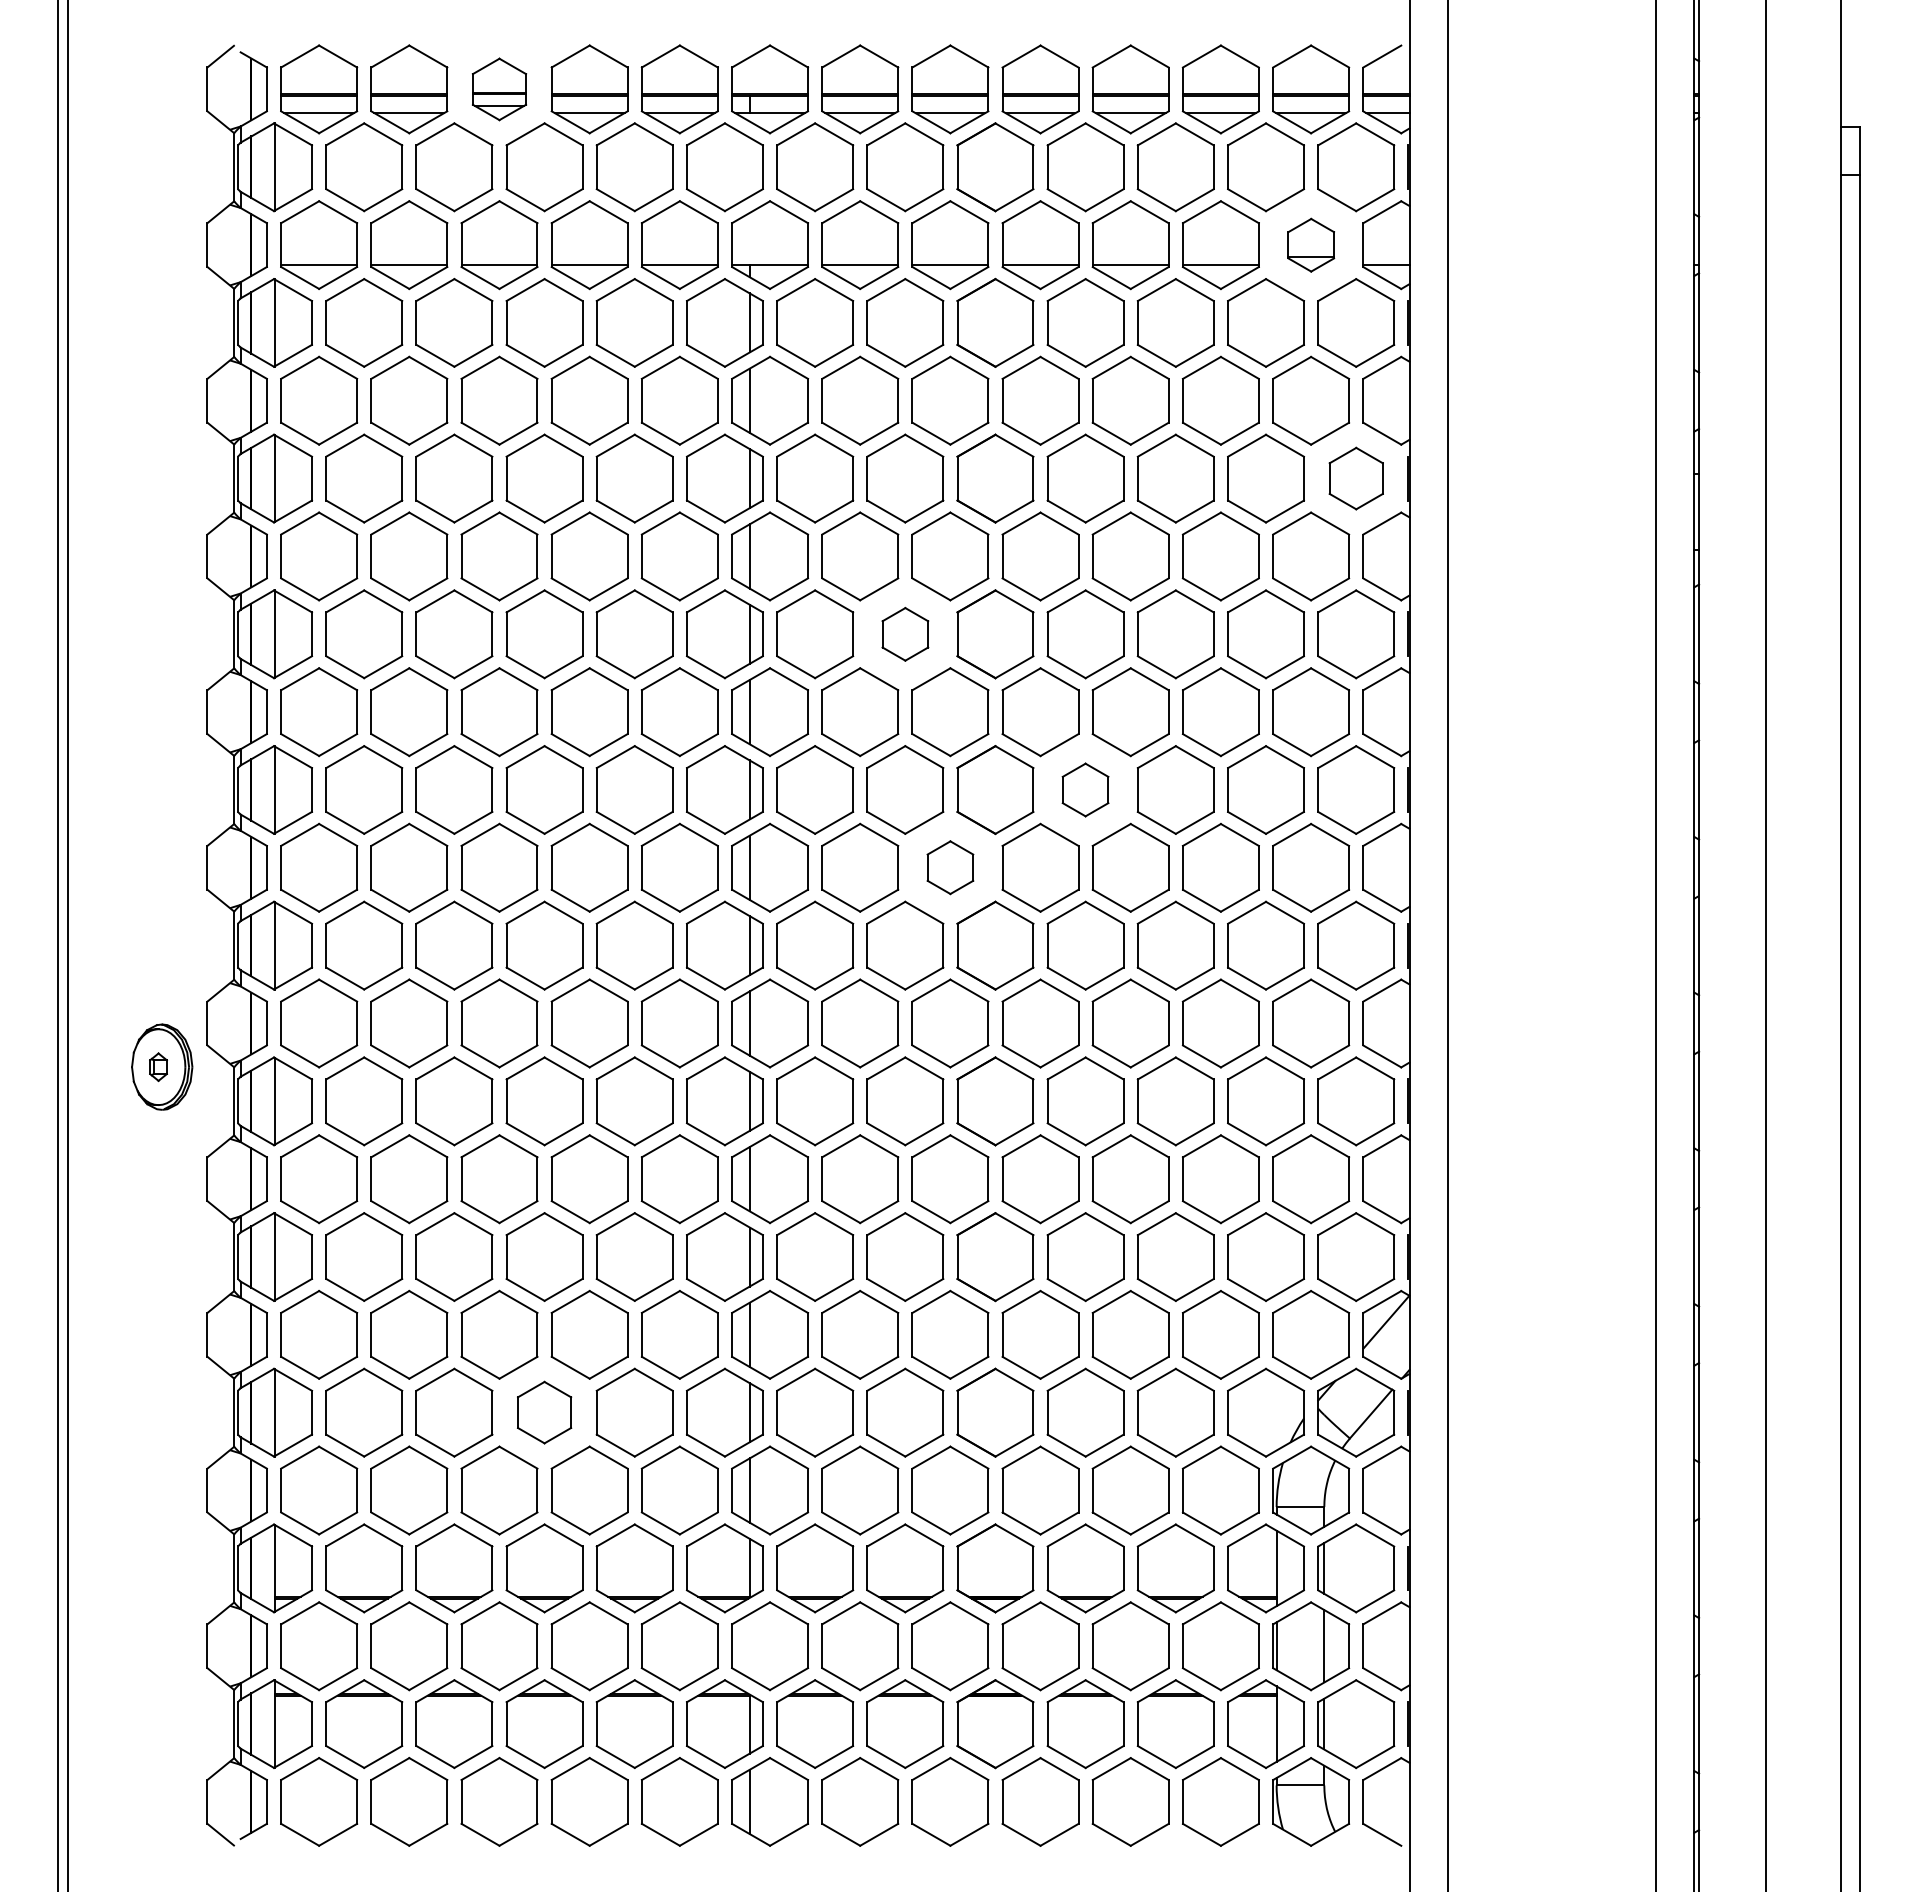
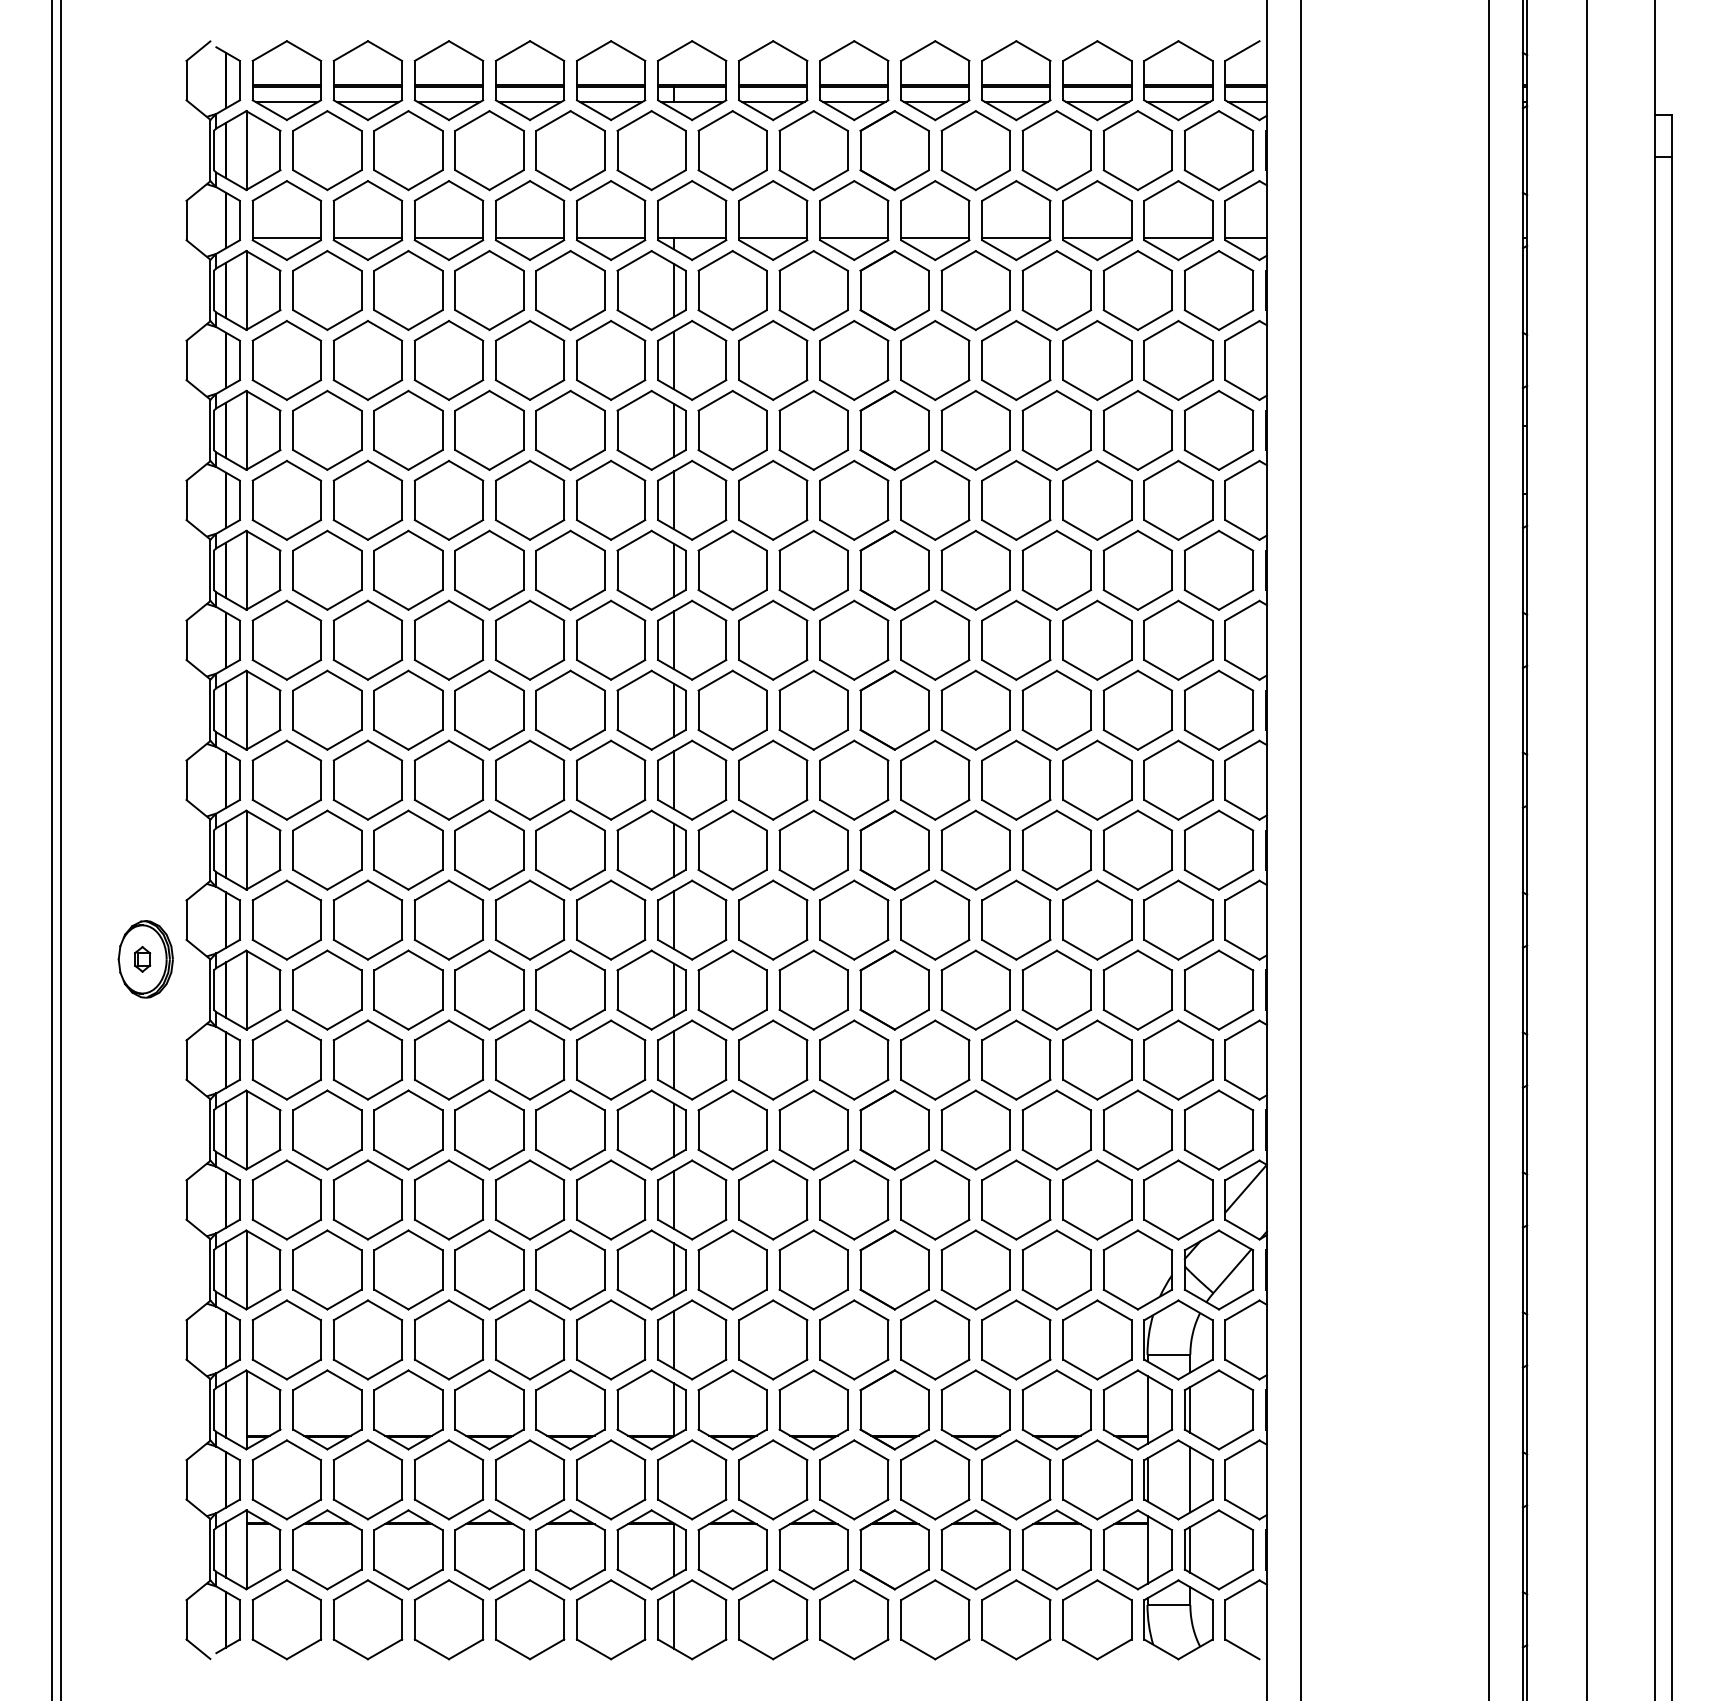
part: (499, 89) -> (449, 80), size x1.43
part: (1311, 245) -> (1178, 220), size x1.67
part: (1356, 478) -> (1219, 430), size x1.43
part: (905, 634) -> (813, 570), size x1.67
part: (1085, 789) -> (975, 709), size x1.67
part: (950, 867) -> (854, 779), size x1.67
part: (544, 1412) -> (489, 1269), size x1.43

